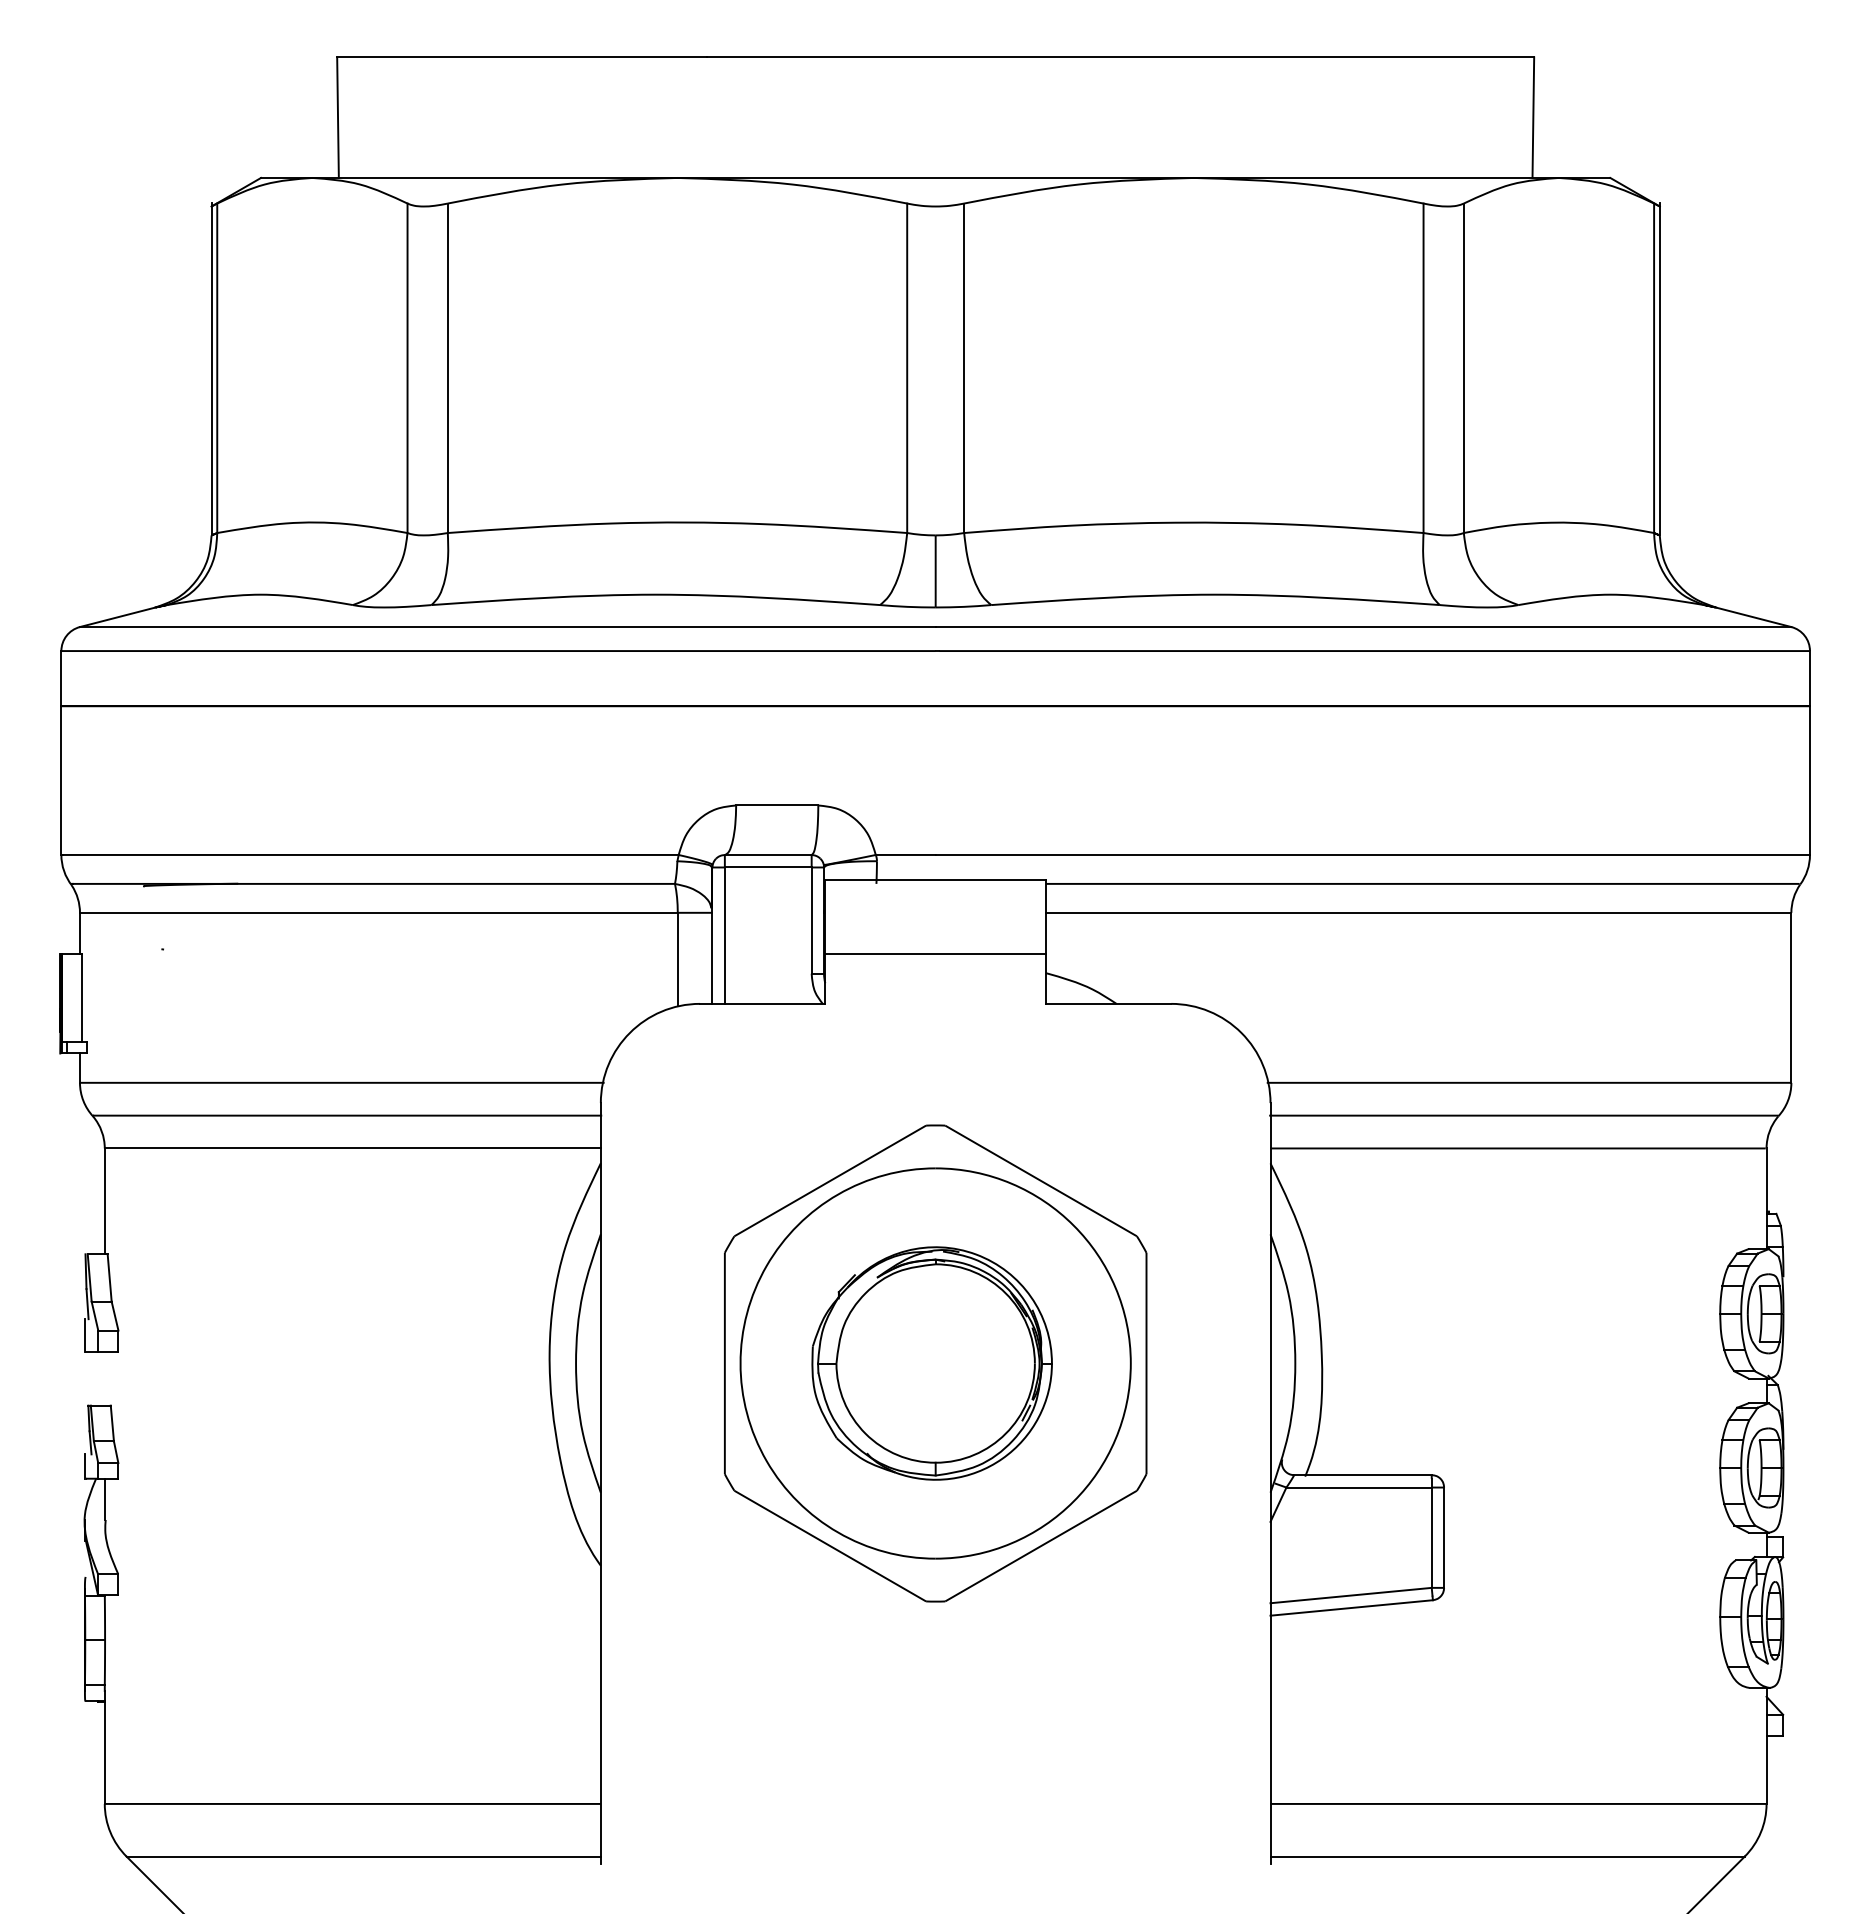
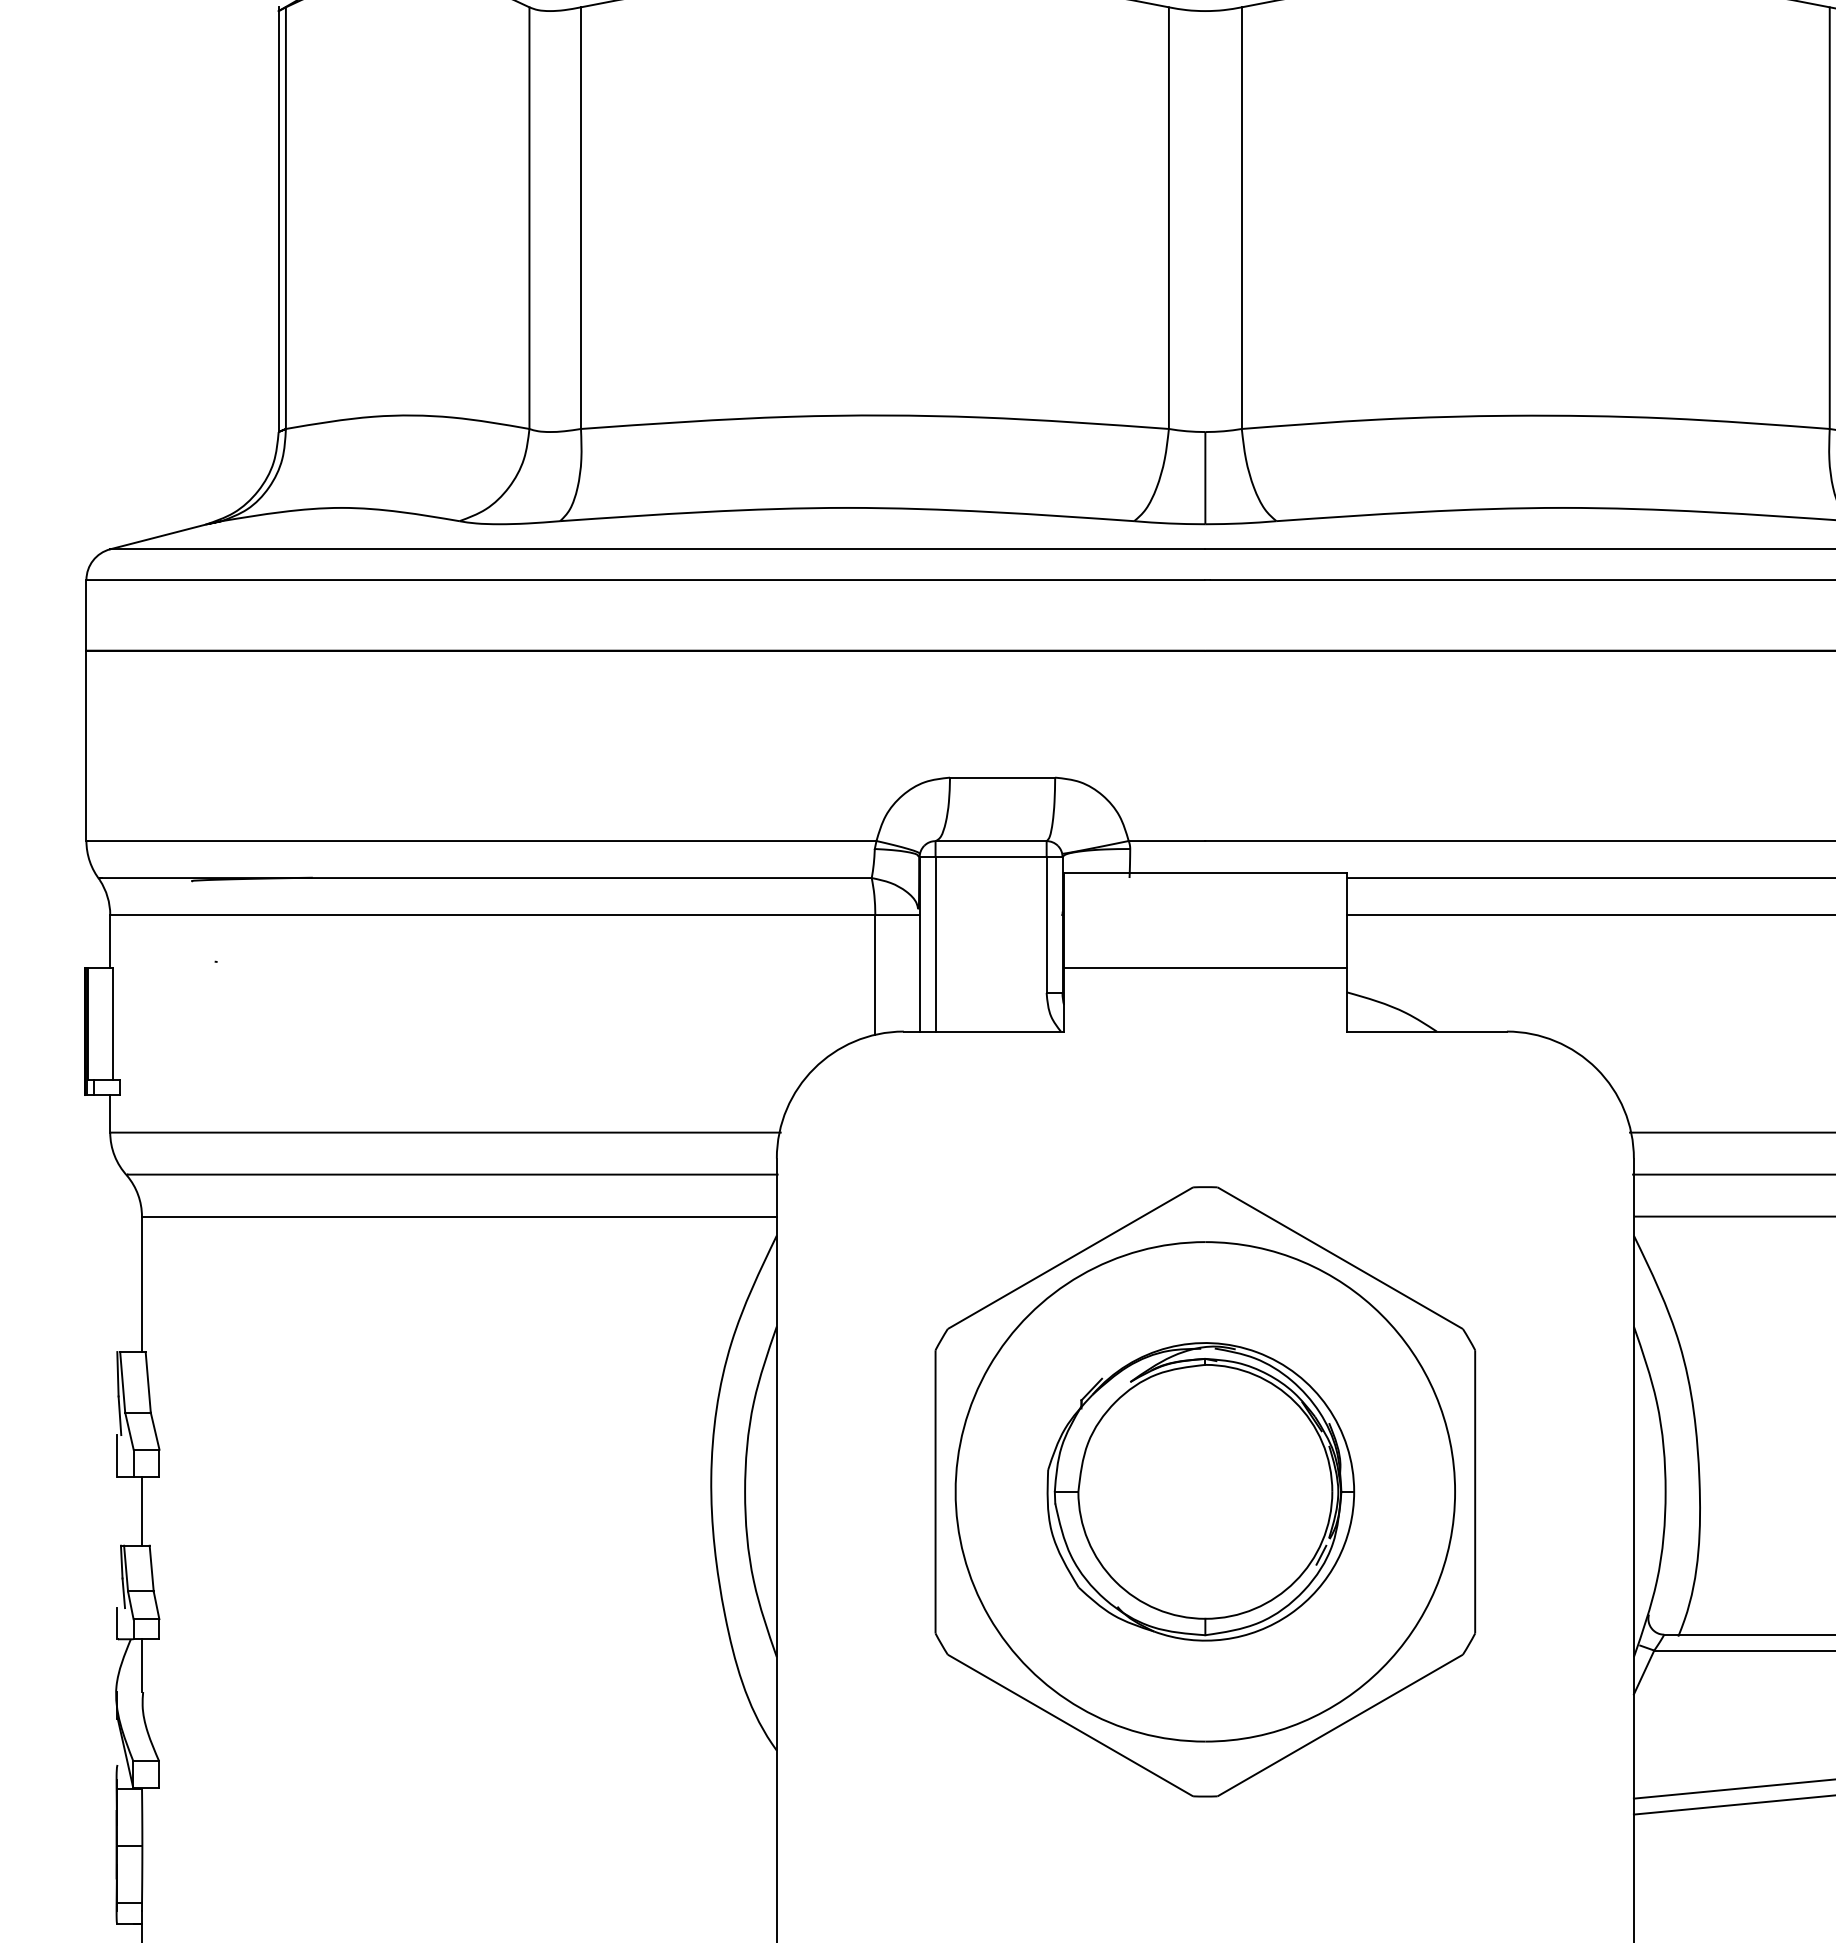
line: (104, 1378) -> (141, 1511), added

